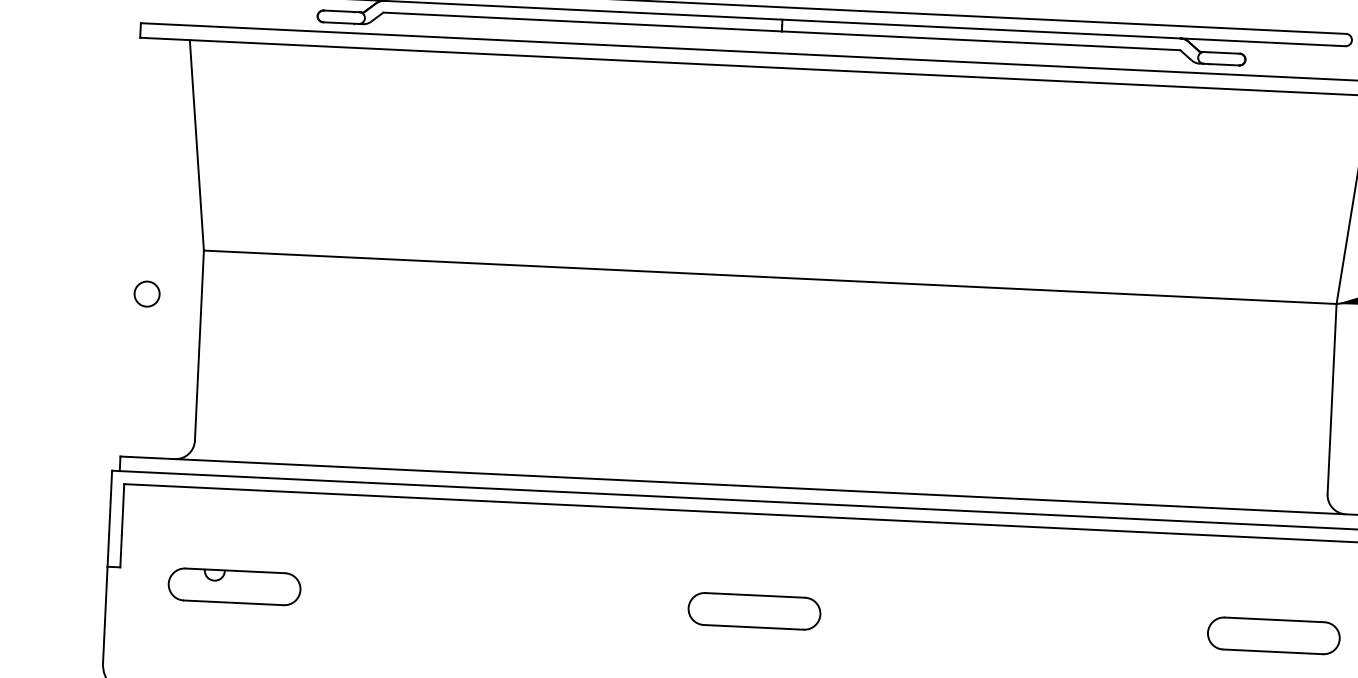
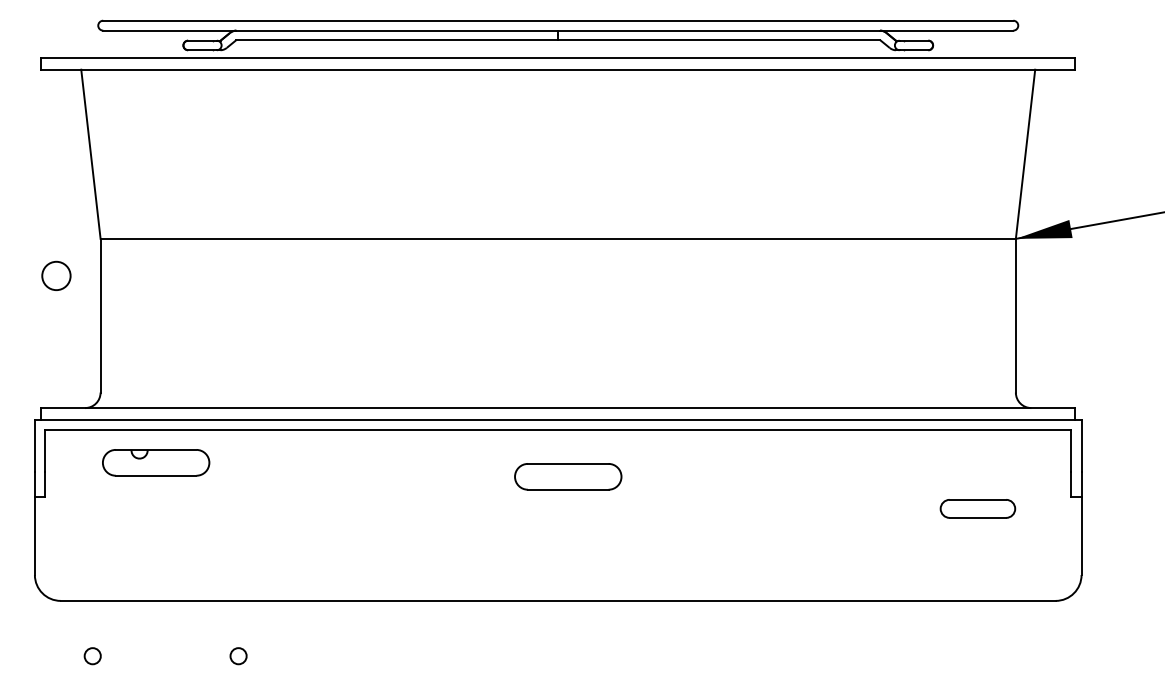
circle: (147, 294) -> (56, 276), size x1.4
part: (235, 586) -> (156, 462), moved
part: (754, 610) -> (568, 476), moved
part: (1273, 635) -> (977, 508), size x0.7

